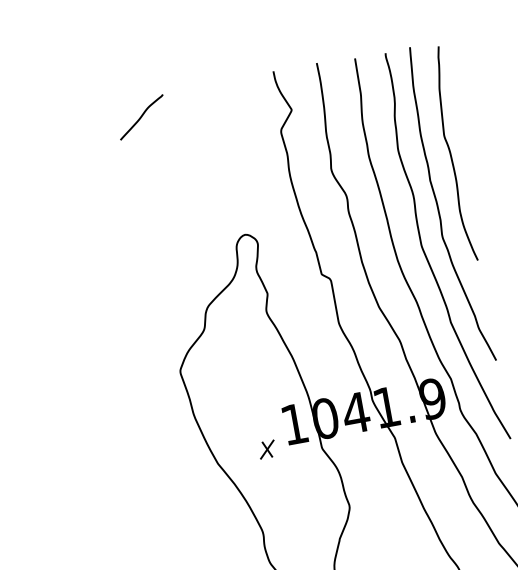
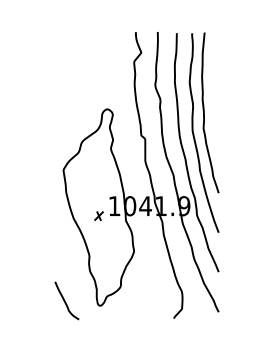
curve: (141, 116) -> (67, 42), removed
curve: (451, 154) -> (215, 88), removed

